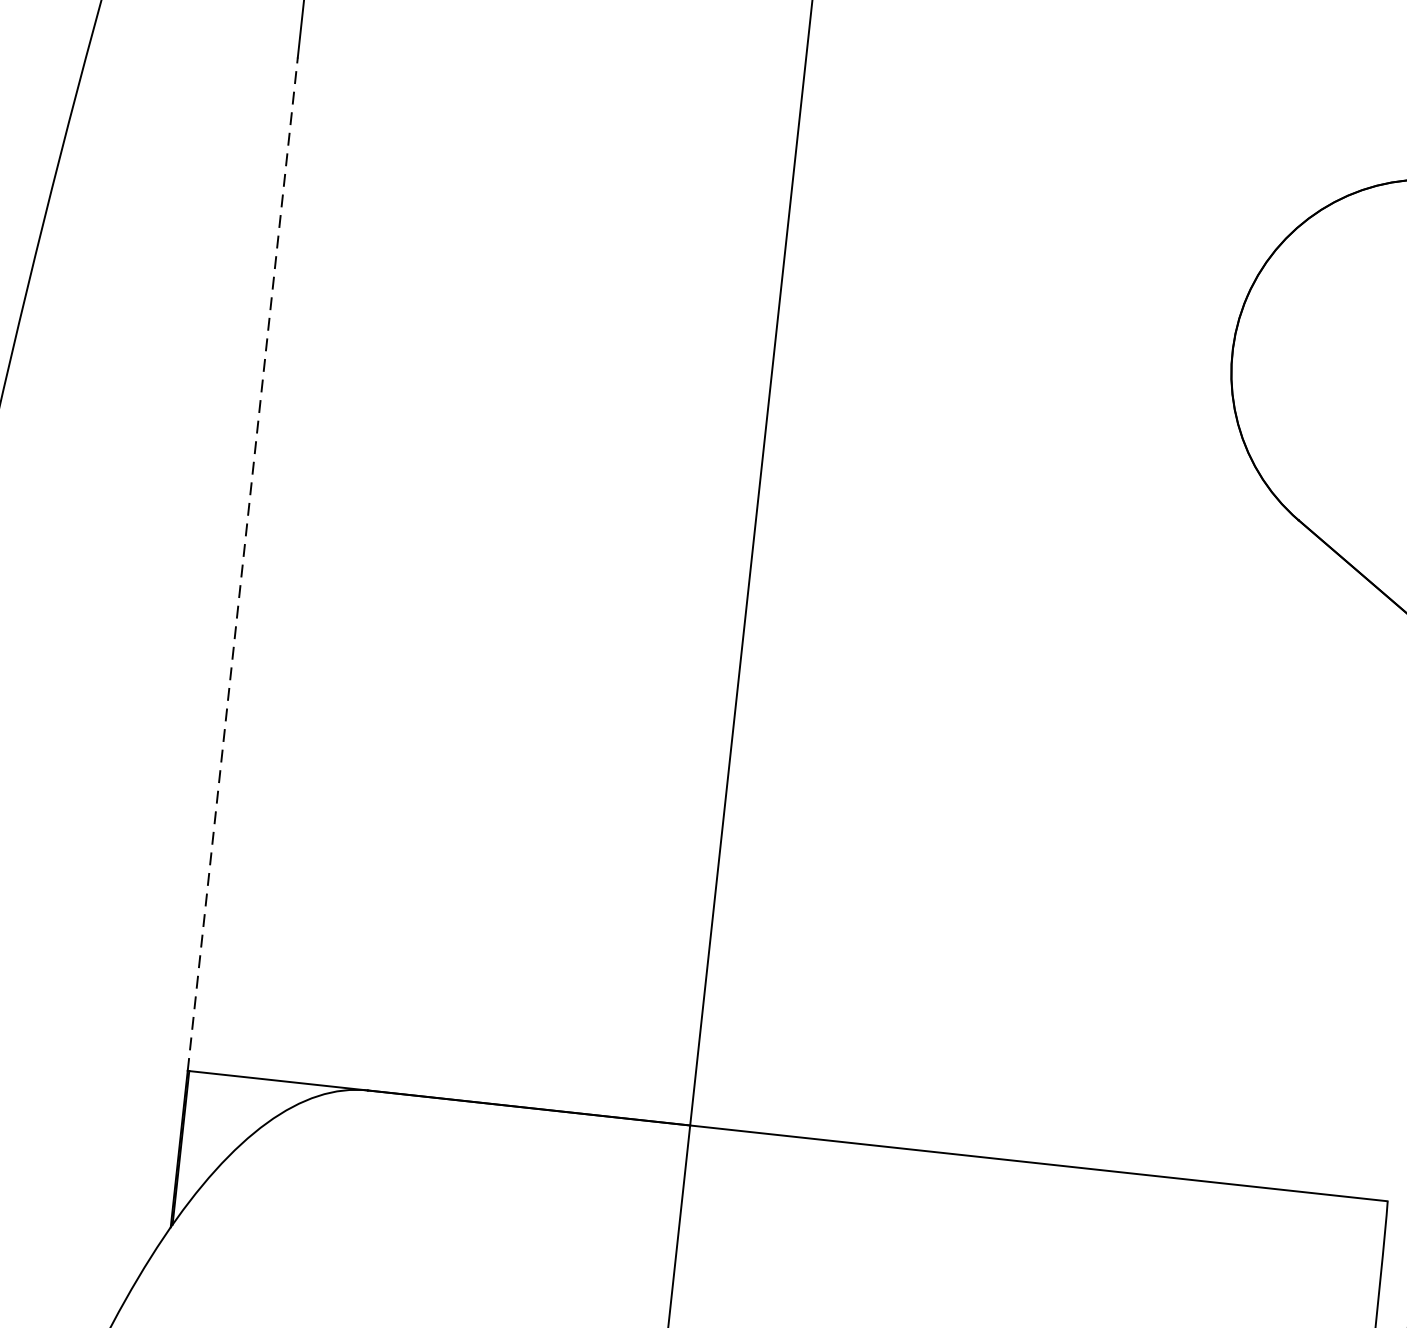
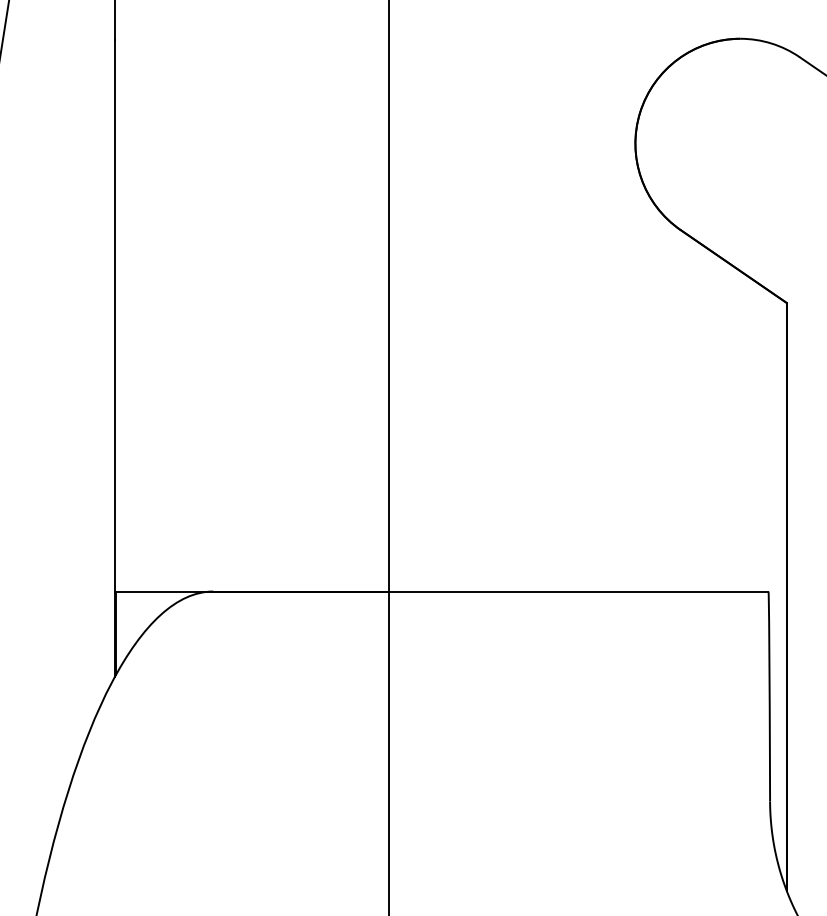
line: (241, 563) -> (114, 315), dashed -> solid

